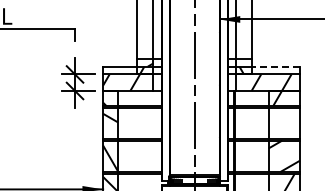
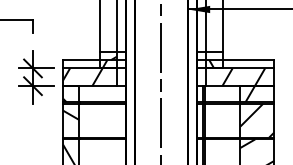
line: (276, 66) -> (249, 59), dashed -> solid
hatch: (283, 122) -> (256, 119), added

